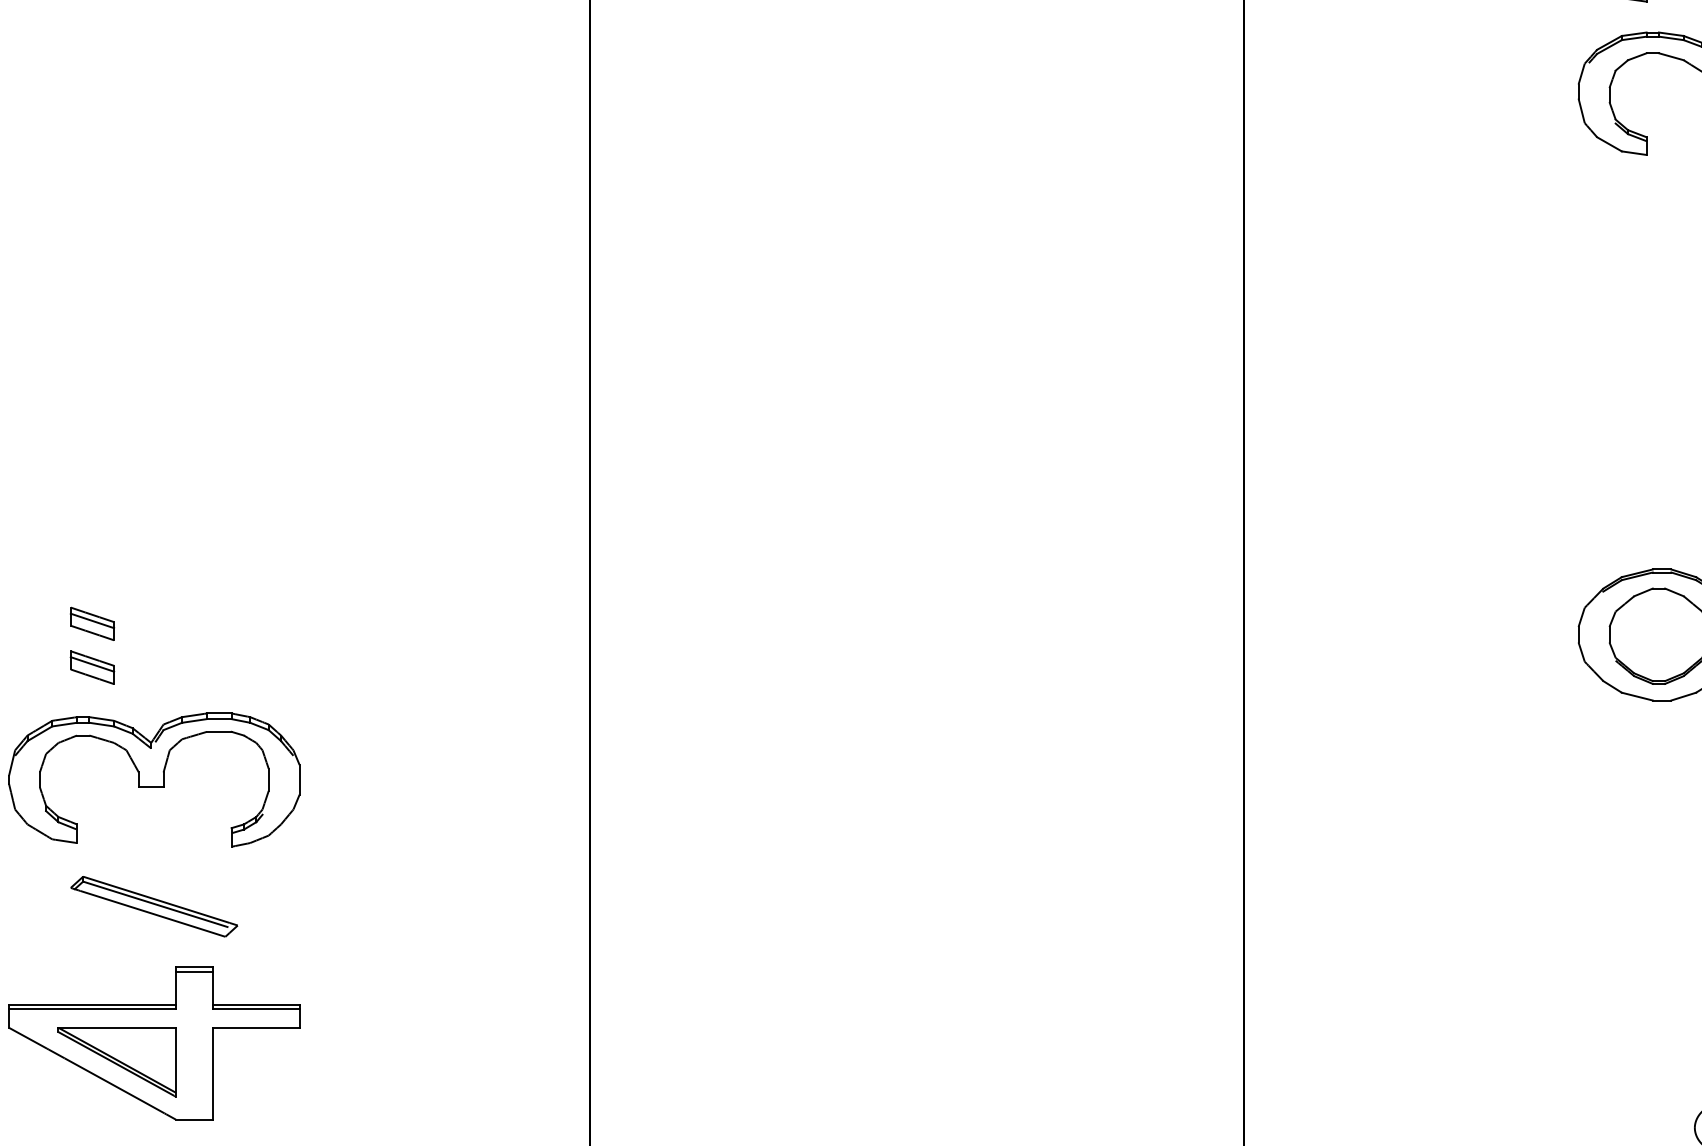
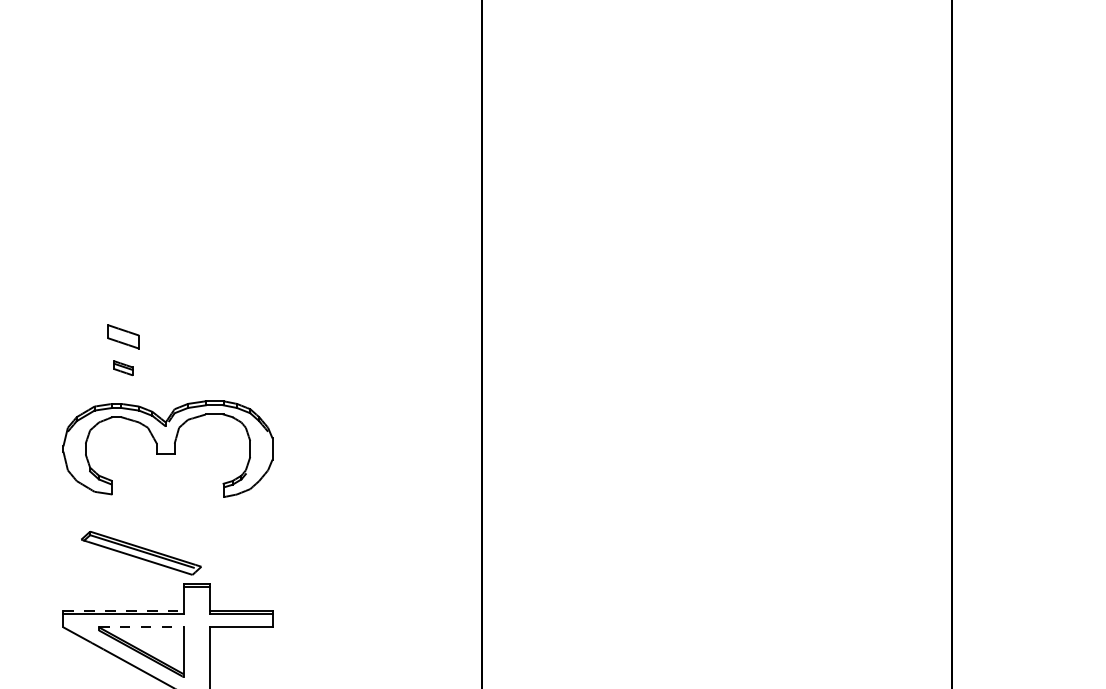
line: (92, 620) -> (123, 334), removed
part: (92, 667) -> (123, 368), size x0.6
part: (154, 906) -> (141, 553), moved
line: (92, 1004) -> (123, 610), solid -> dashed
line: (117, 1027) -> (141, 627), solid -> dashed

